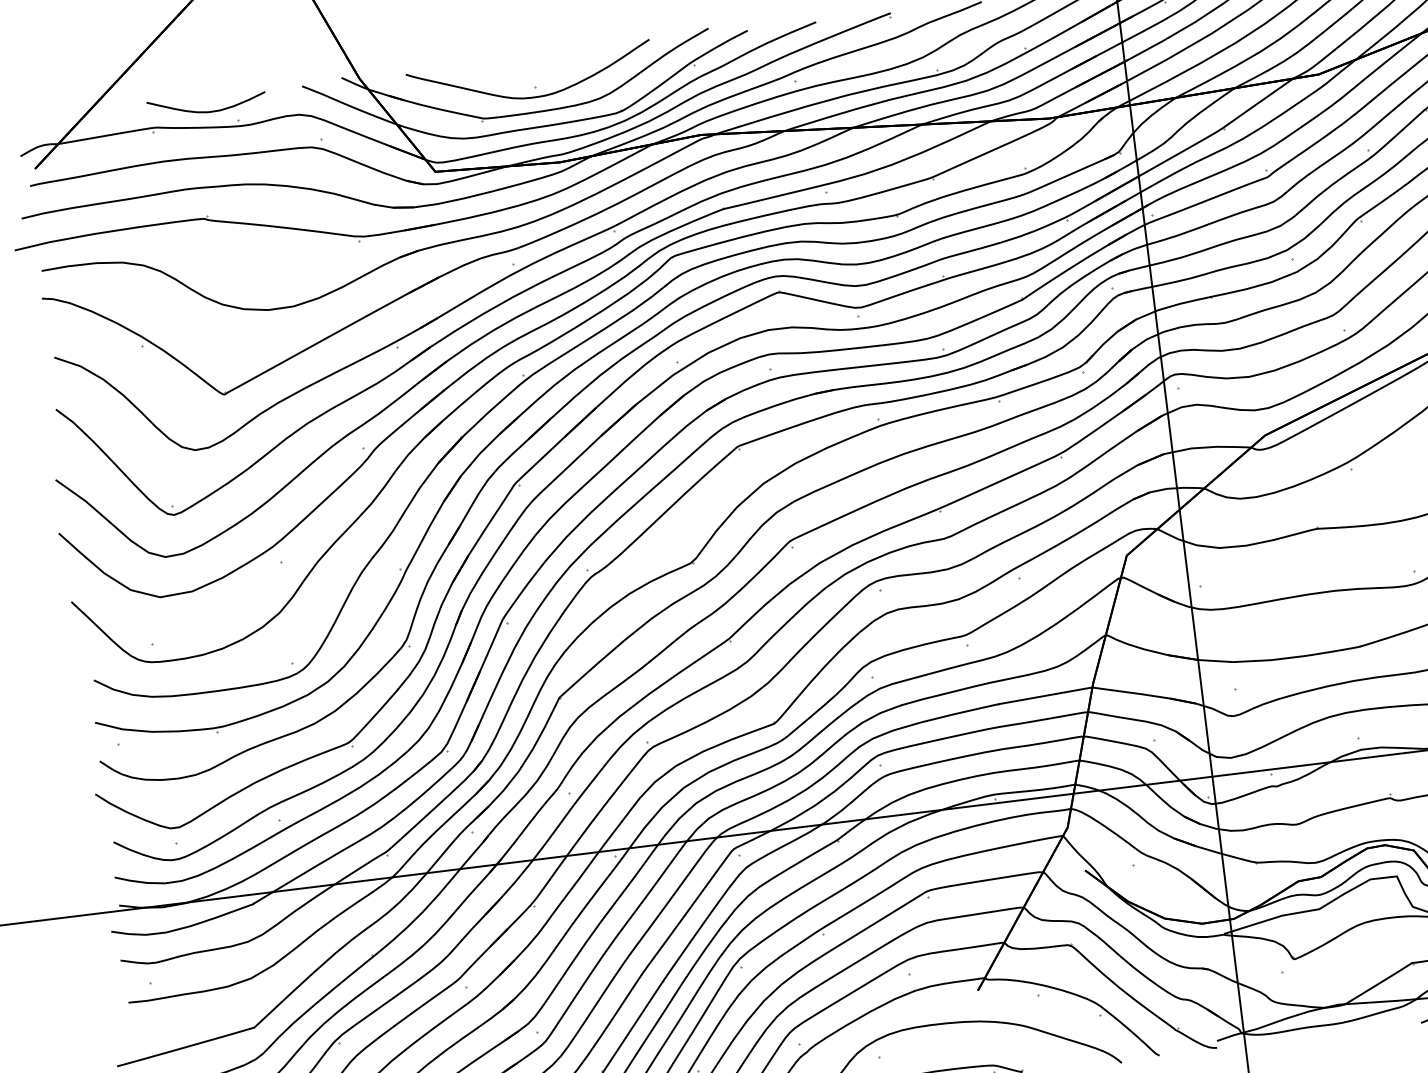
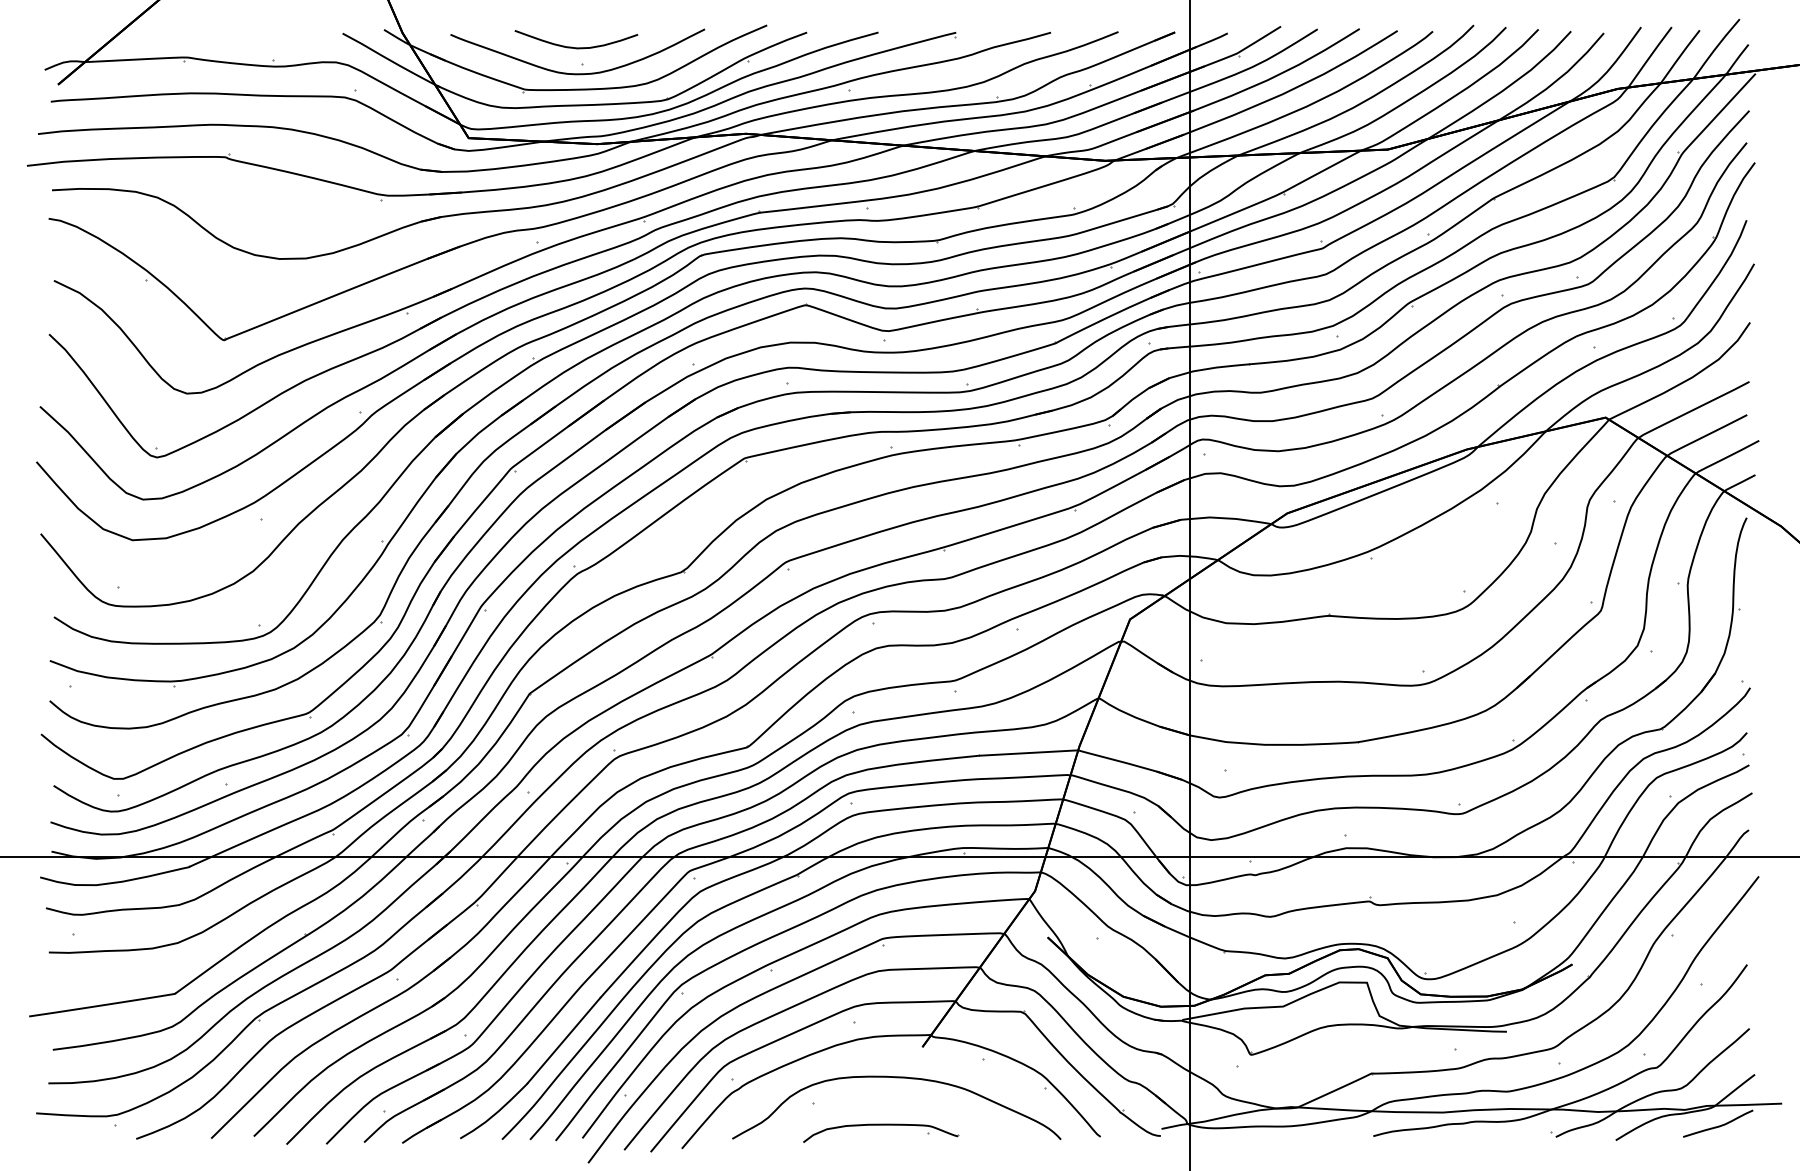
curve: (207, 111) -> (576, 47), moved

